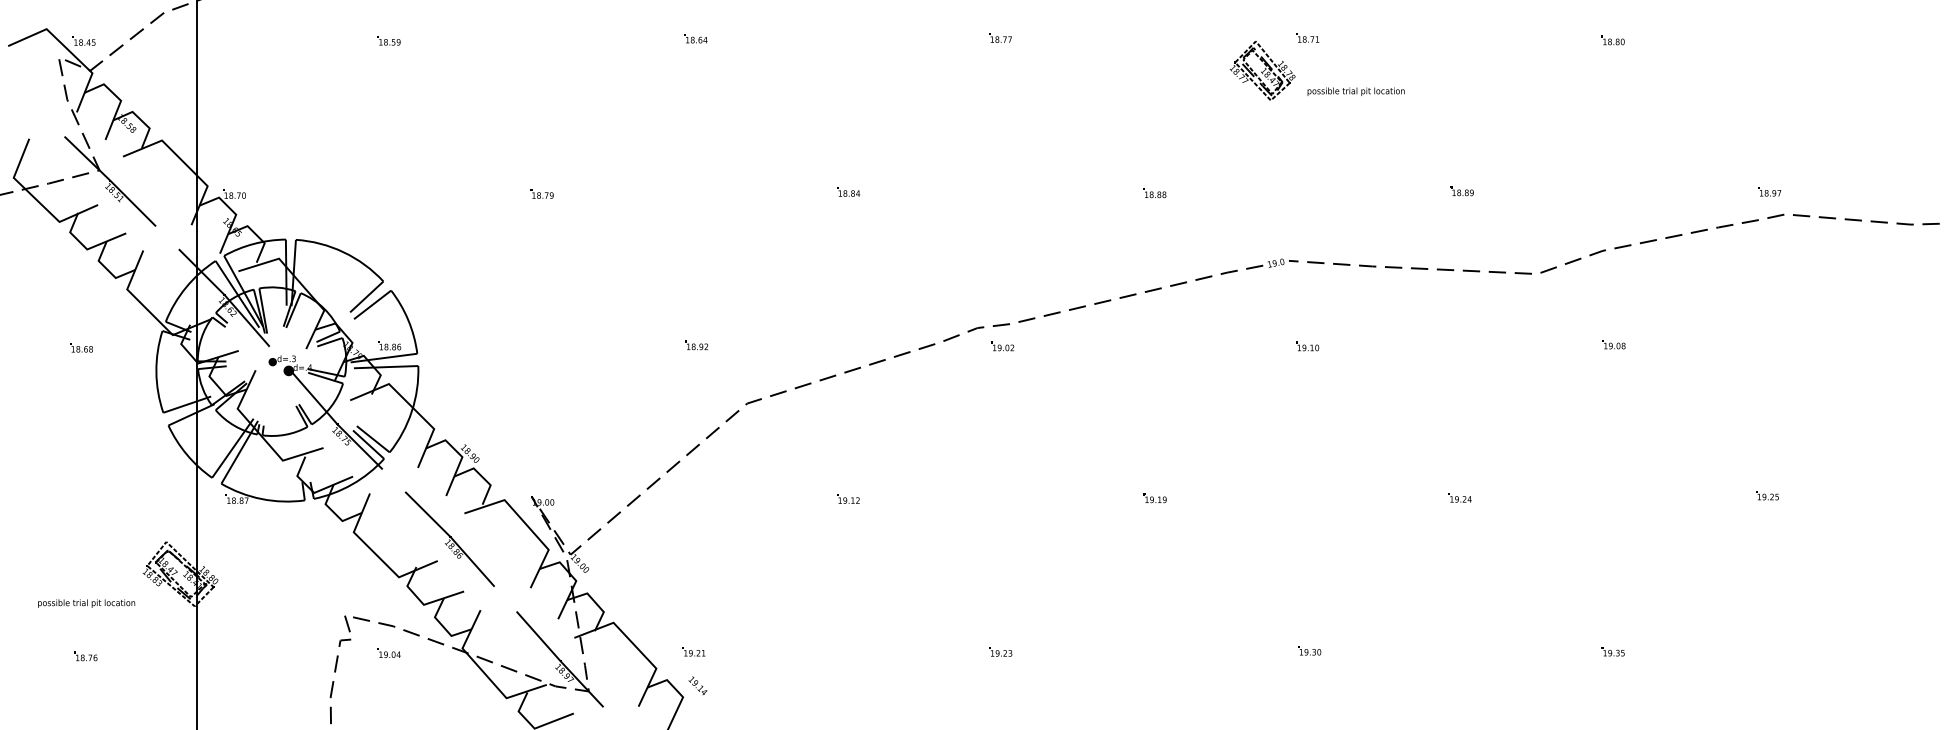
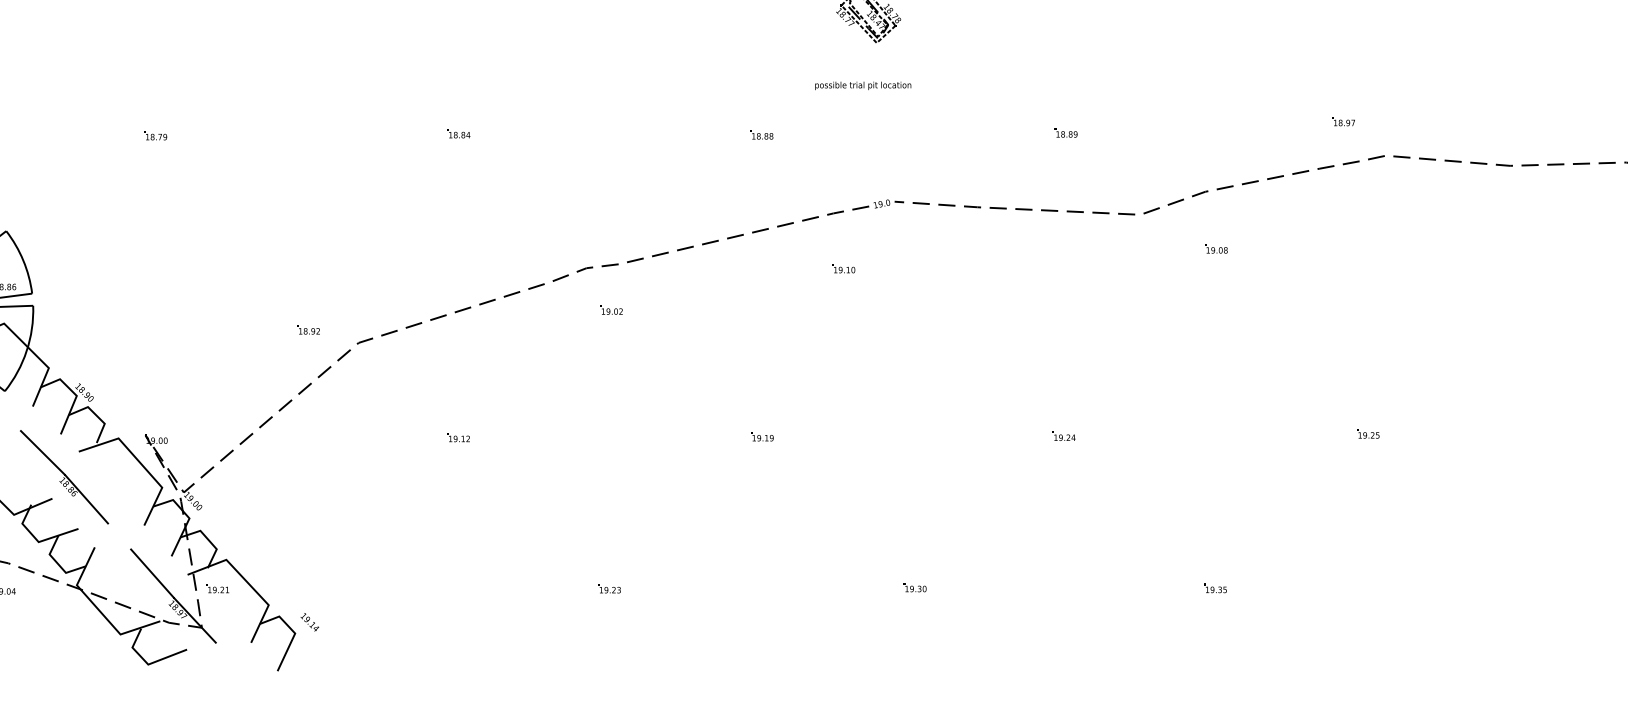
text: (1355, 91) -> (862, 85), moved
part: (1769, 191) -> (1343, 121), moved
part: (1613, 344) -> (1215, 248), moved
part: (696, 345) -> (308, 330), moved
part: (1002, 346) -> (611, 310), moved
part: (1307, 346) -> (843, 268), moved
part: (693, 651) -> (217, 588), moved

